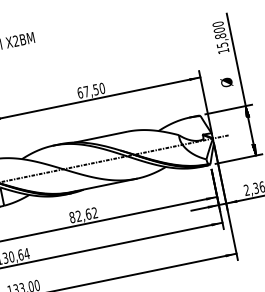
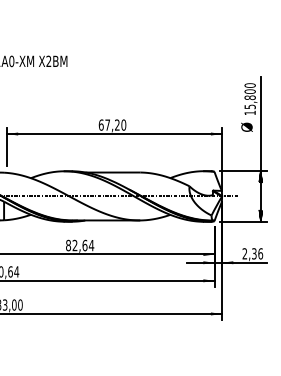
text: (226, 81) -> (246, 126), moved
text: (96, 89) -> (117, 124), 67,50 -> 67,20
text: (94, 212) -> (91, 245), 82,62 -> 82,64

